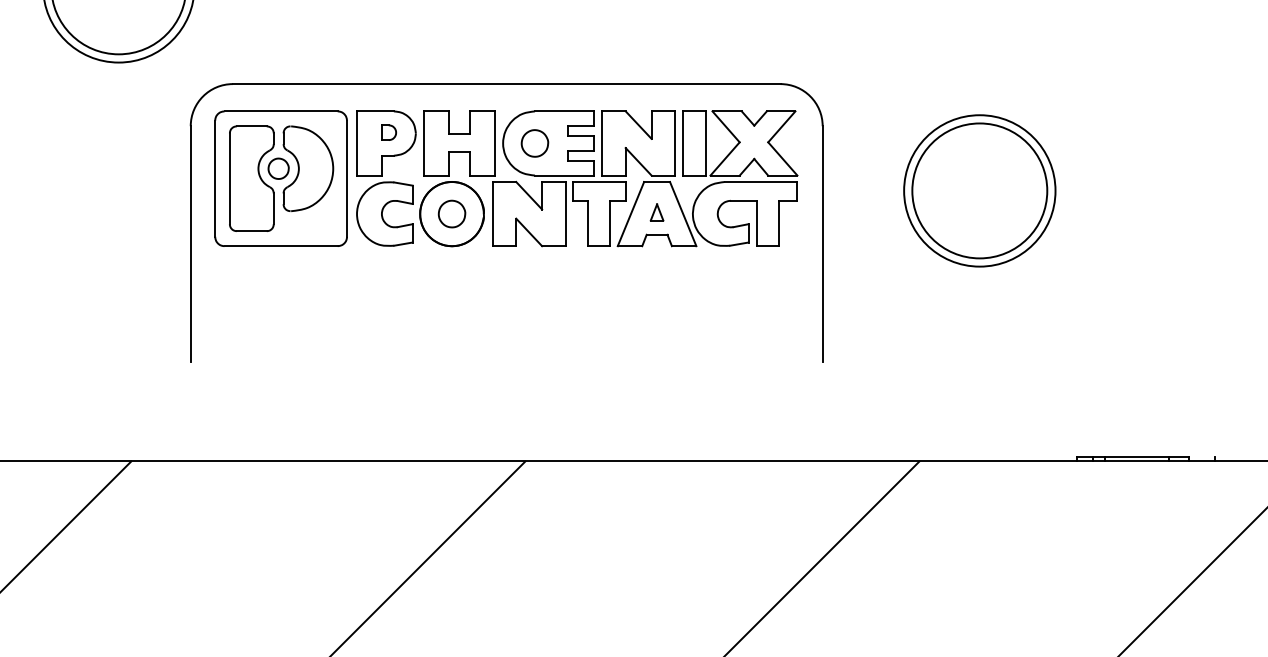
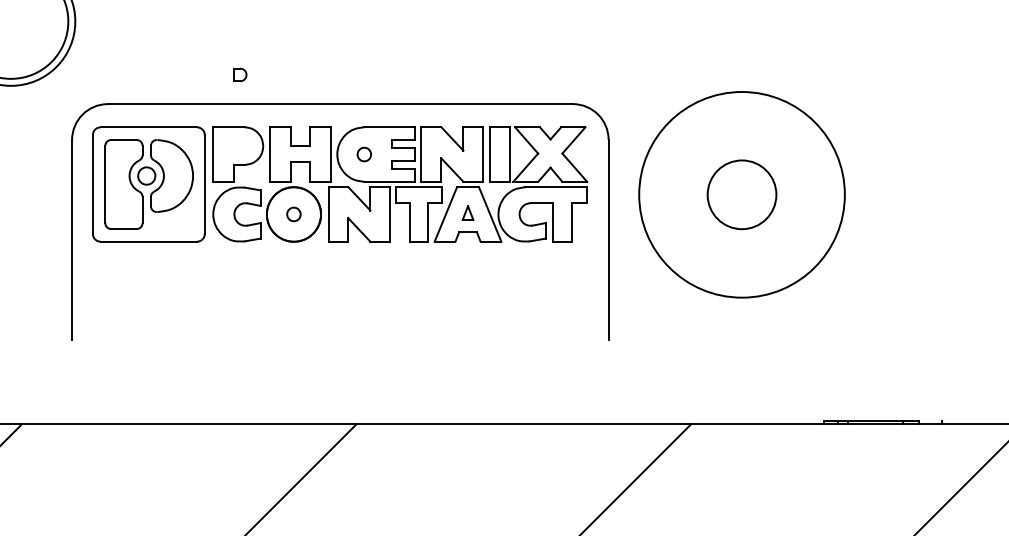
part: (388, 132) -> (240, 74), moved
part: (534, 143) -> (363, 154), size x0.6
circle: (979, 190) -> (741, 194), size x0.6
circle: (979, 190) -> (741, 194), size x1.6
part: (451, 213) -> (293, 213), size x0.6

